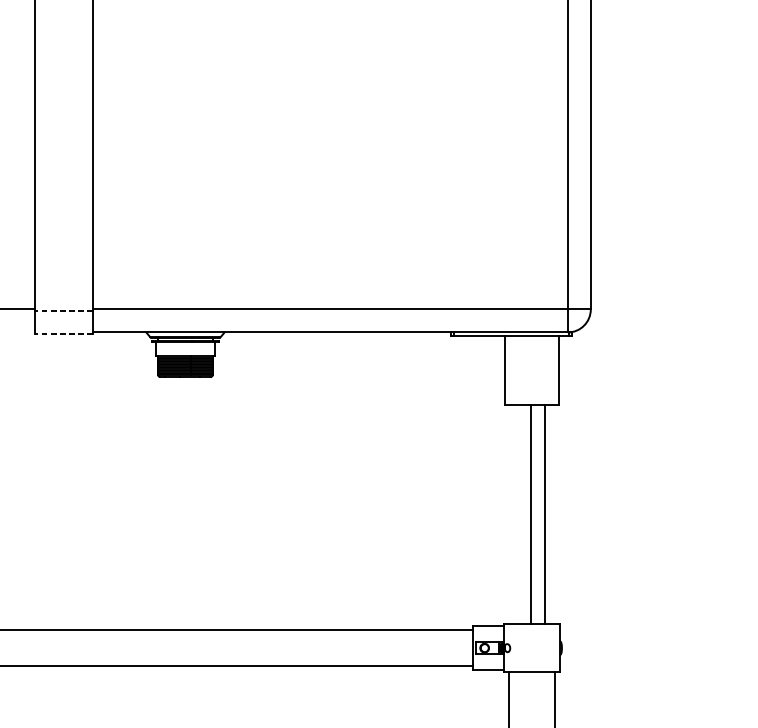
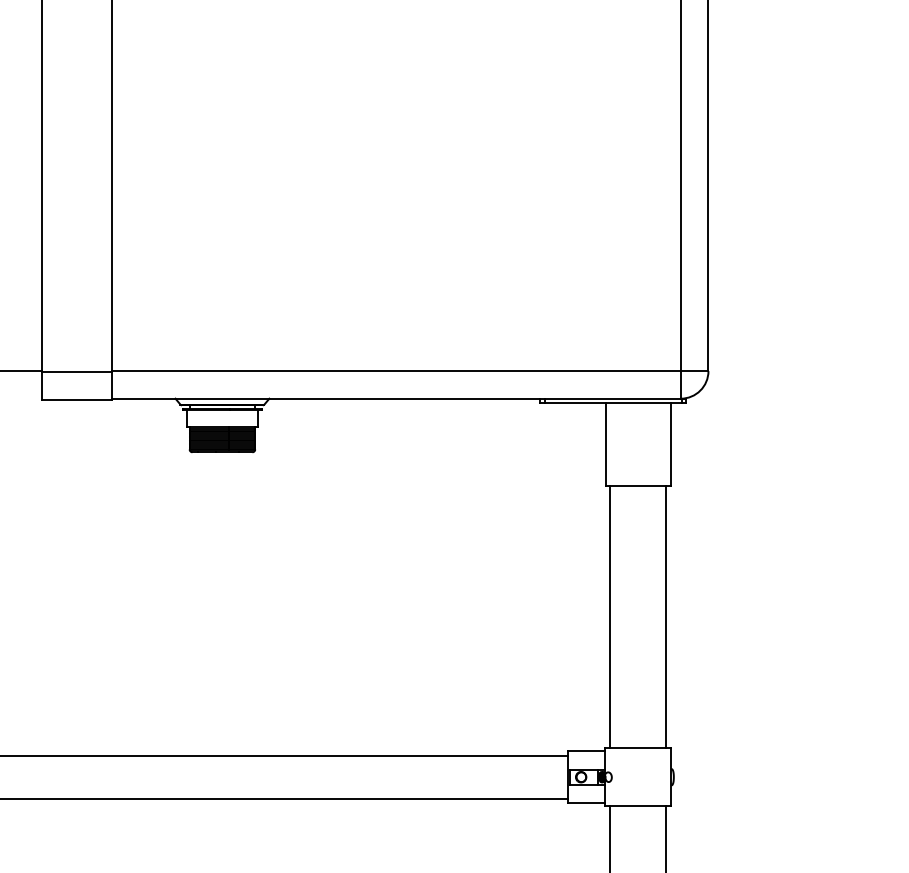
line: (63, 310) -> (76, 372), dashed -> solid
line: (63, 333) -> (76, 400), dashed -> solid
line: (531, 514) -> (666, 616), moved
line: (545, 514) -> (610, 616), moved

